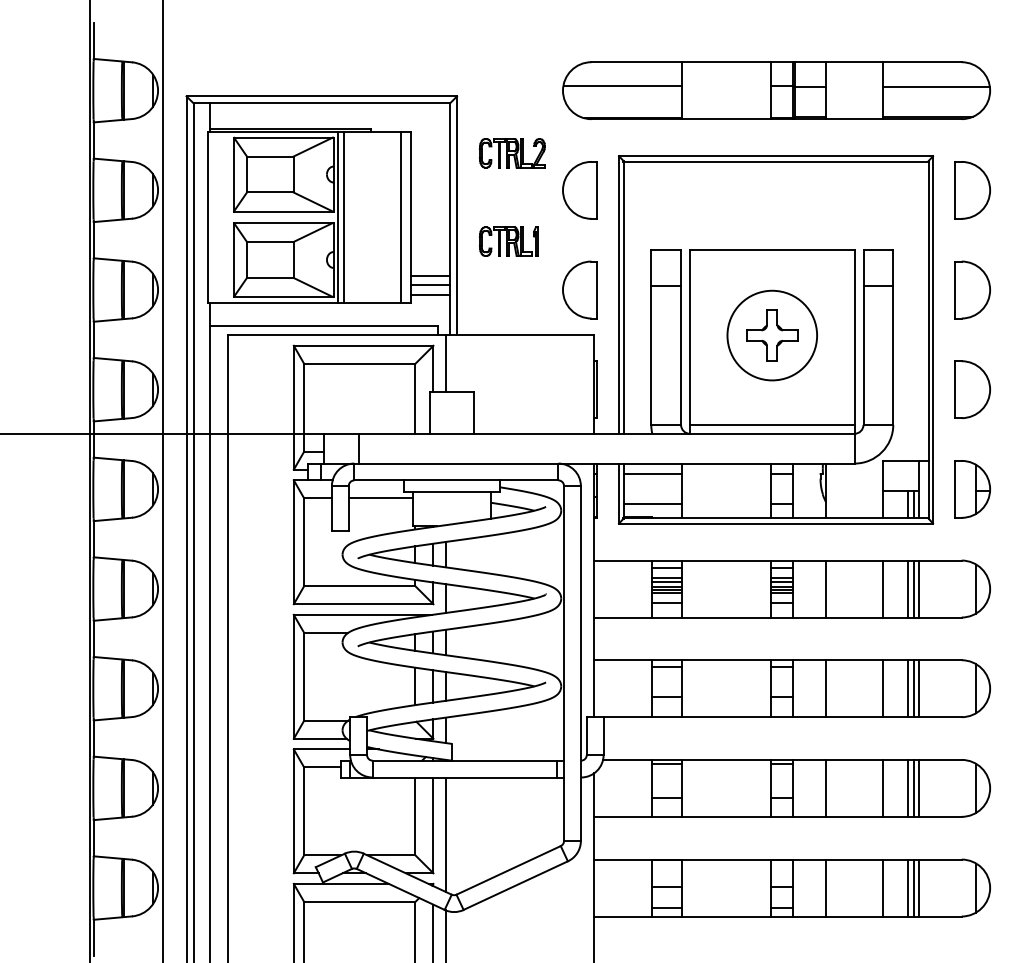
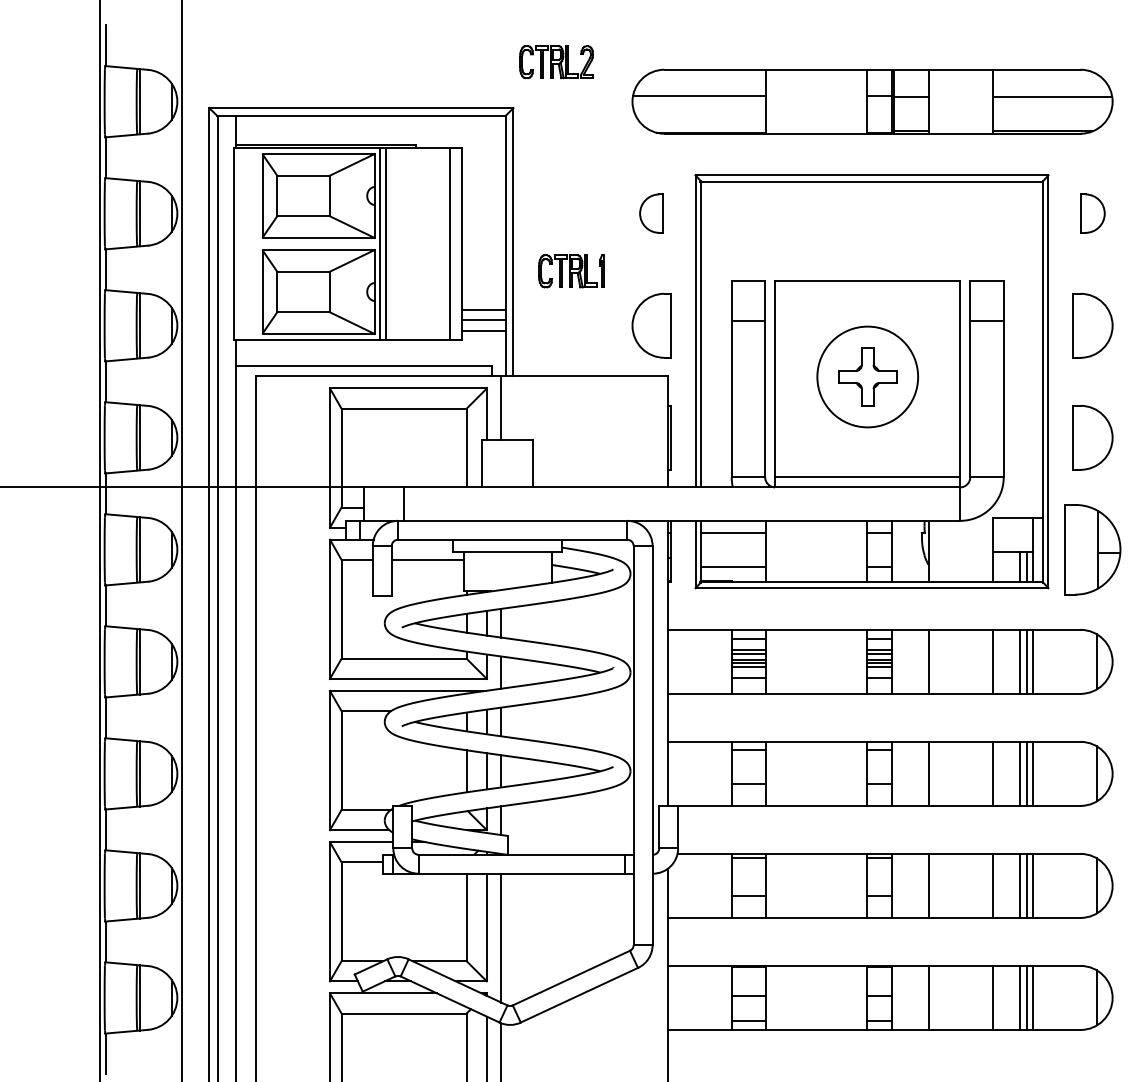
part: (512, 153) -> (556, 62), moved
part: (579, 190) -> (651, 213), size x0.6
part: (972, 190) -> (1092, 213), size x0.6
part: (972, 489) -> (1092, 549), size x1.4

